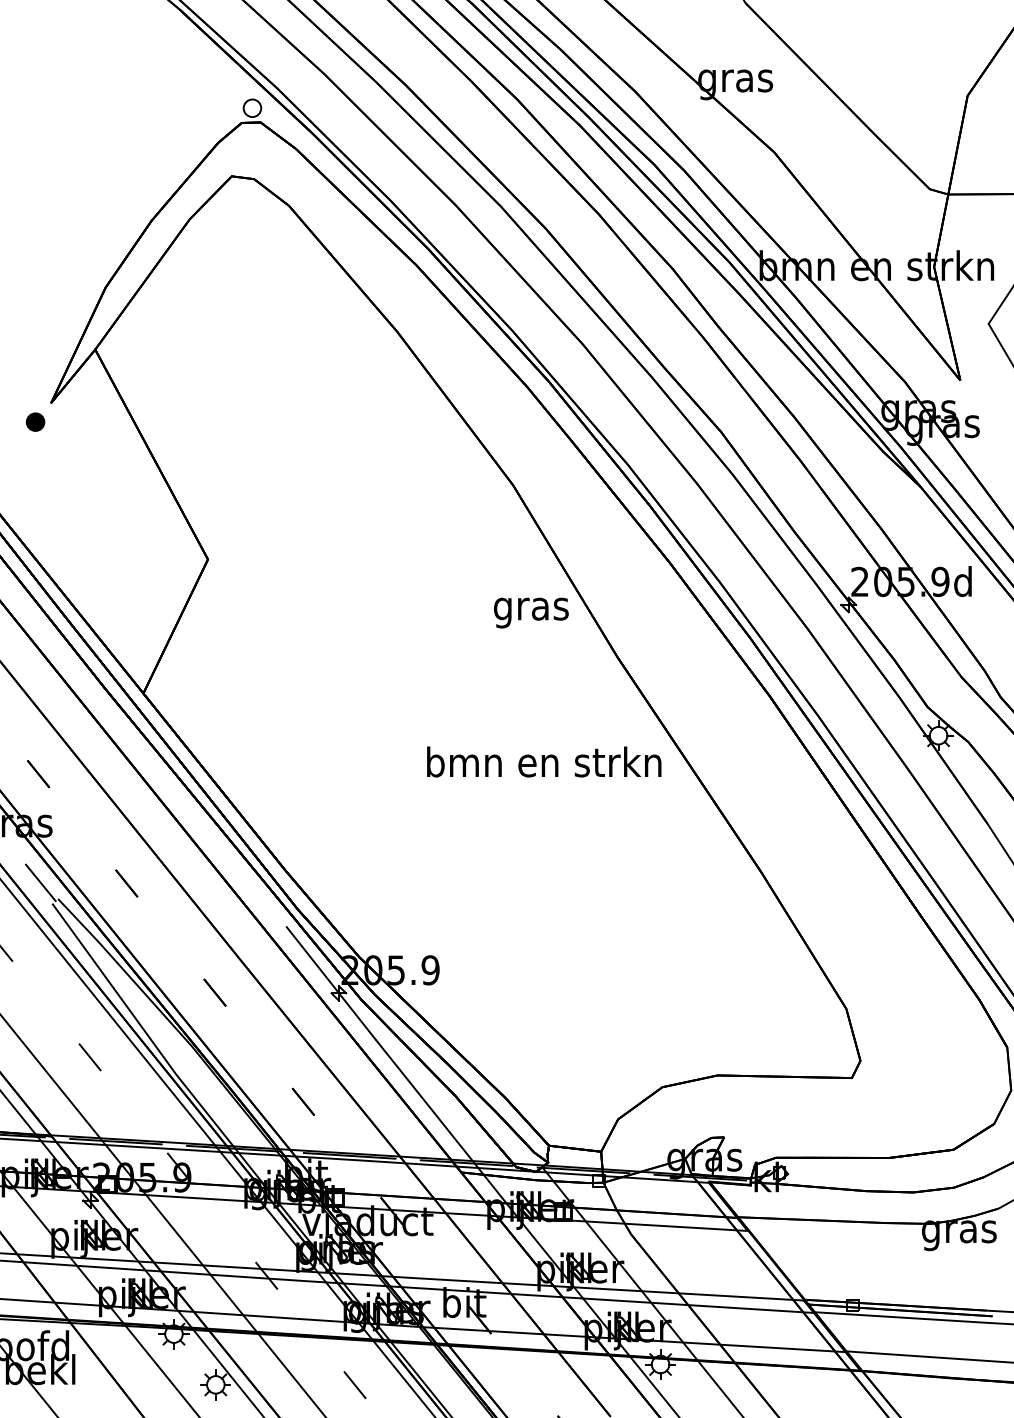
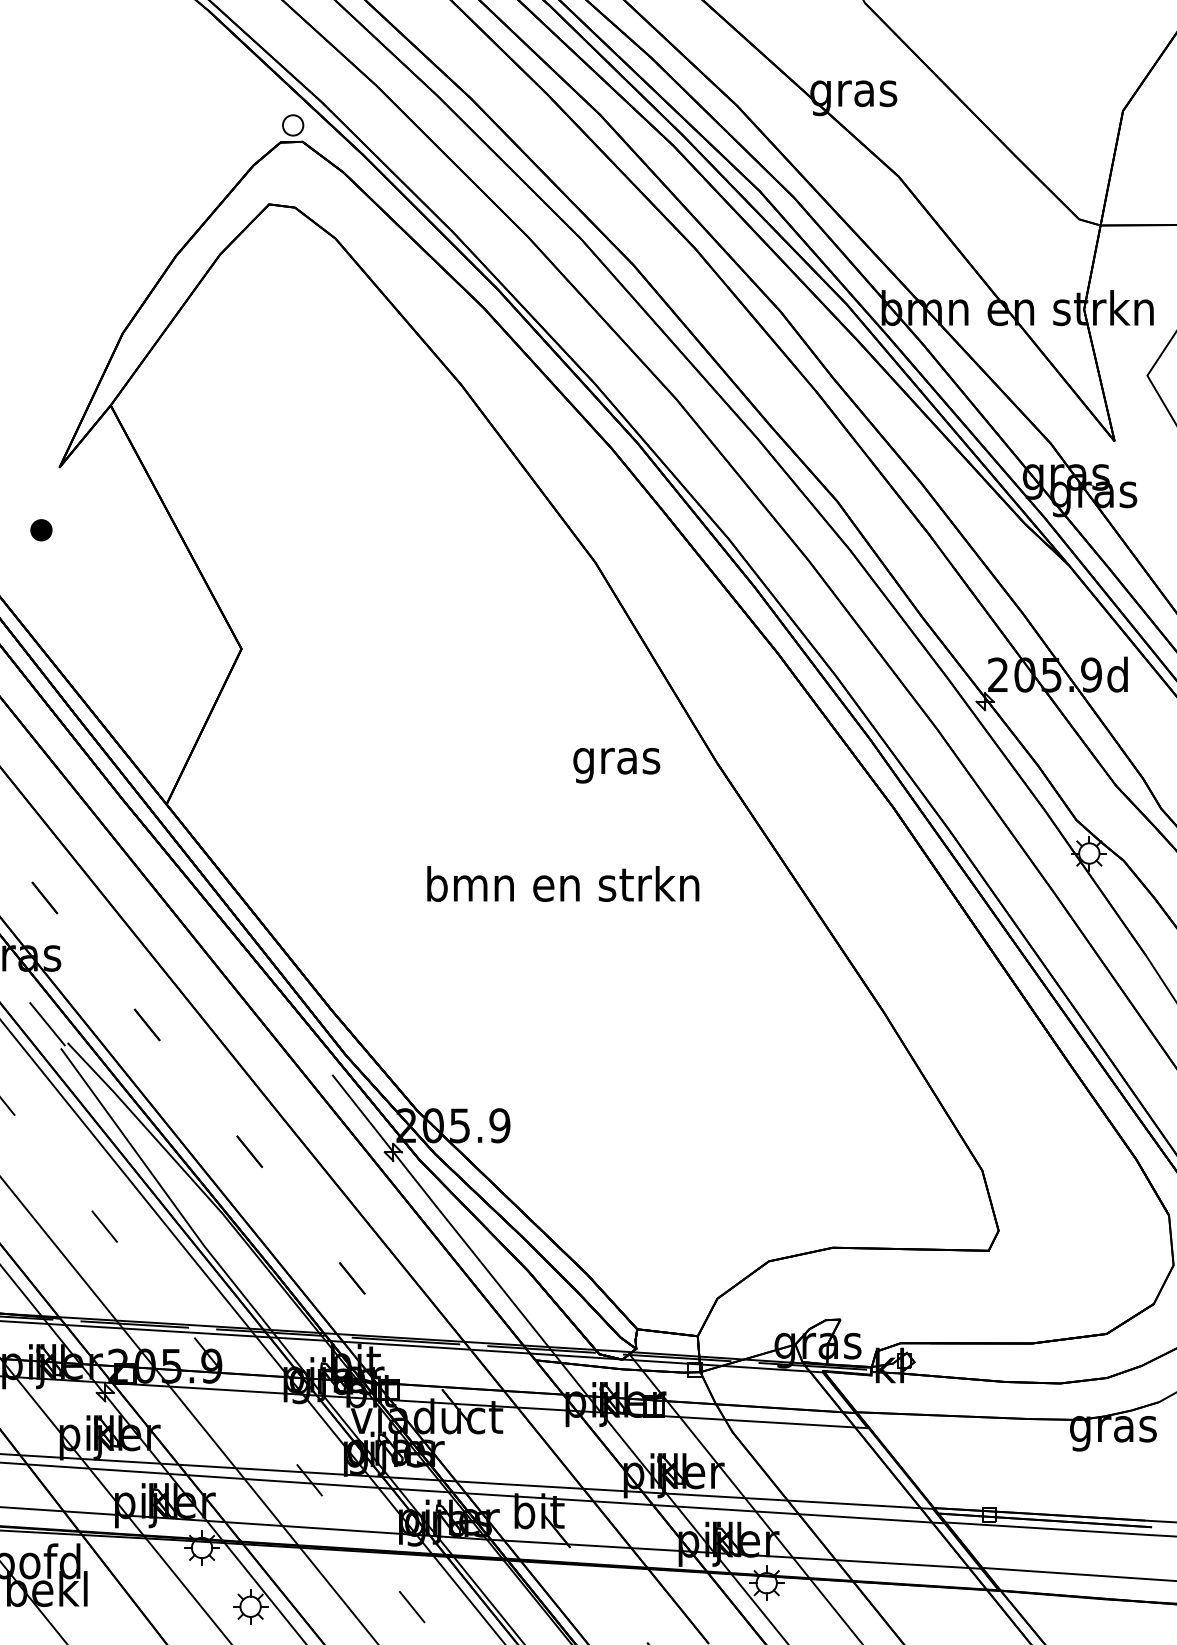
part: (35, 421) -> (41, 529), moved
text: (531, 612) -> (616, 765), moved
text: (544, 761) -> (563, 883), moved

